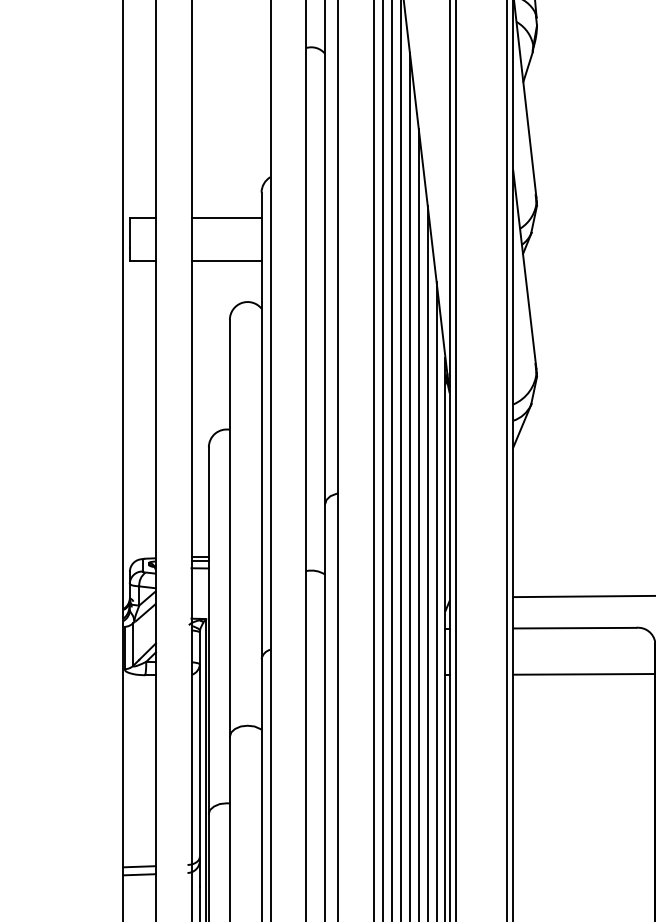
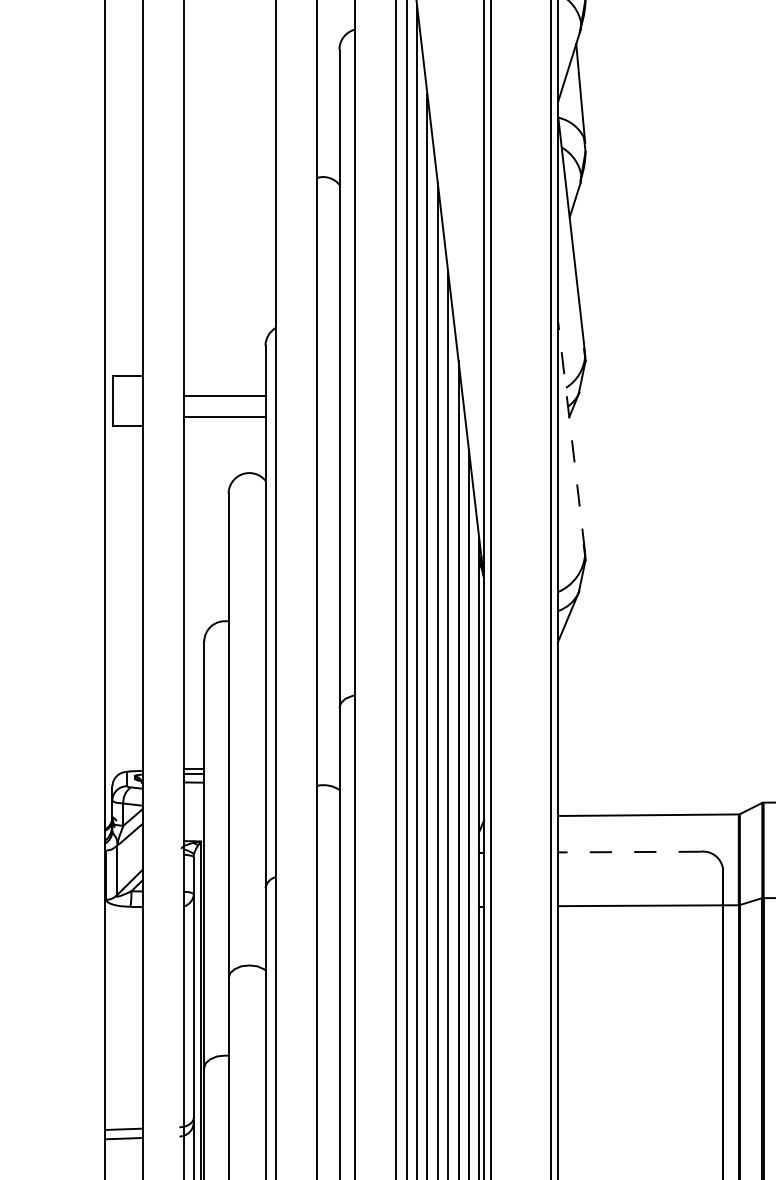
line: (226, 218) -> (224, 416), moved
line: (226, 261) -> (224, 395), moved
line: (524, 269) -> (571, 435), solid -> dashed
line: (573, 628) -> (628, 852), solid -> dashed

